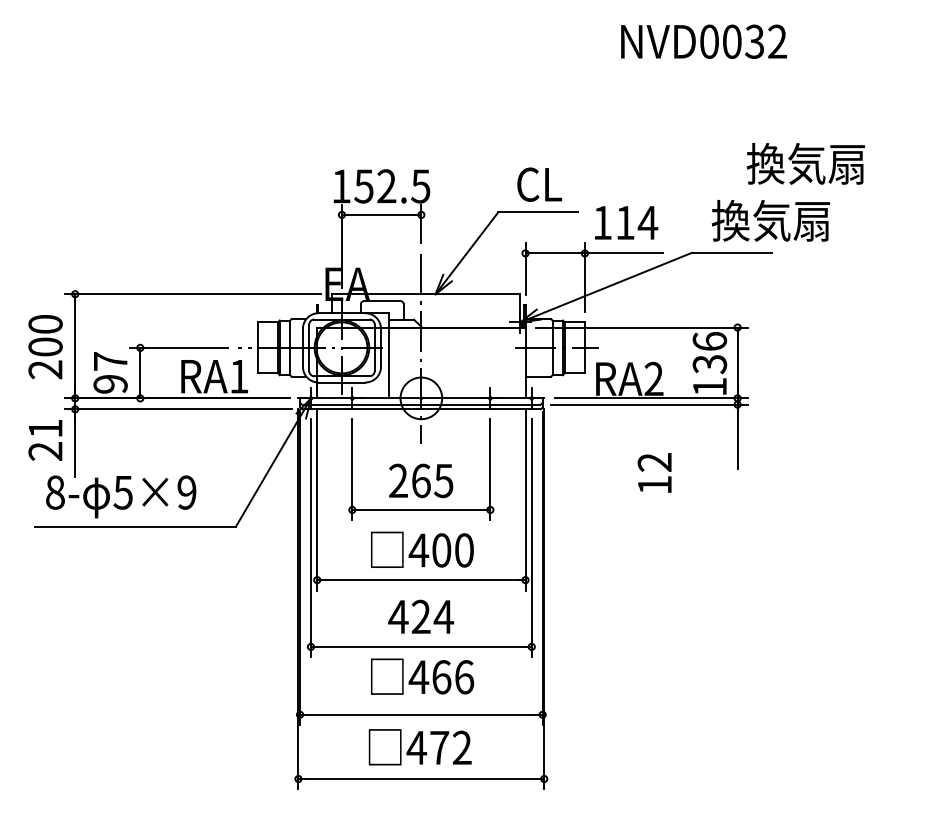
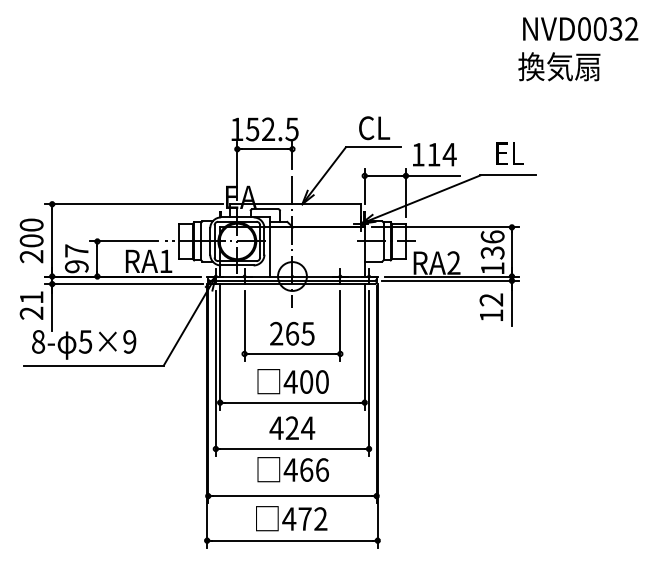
text: (703, 41) -> (580, 28), moved
text: (806, 163) -> (559, 66), moved
text: (771, 219) -> (535, 152), 換気扇 -> EL
text: (653, 471) -> (490, 306), moved

